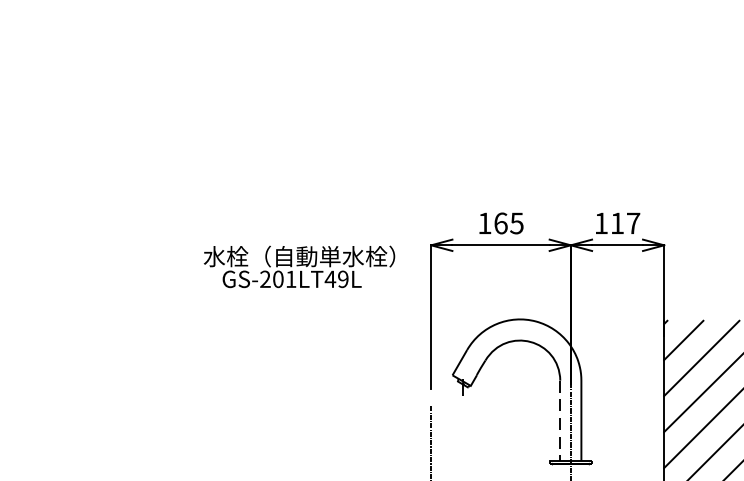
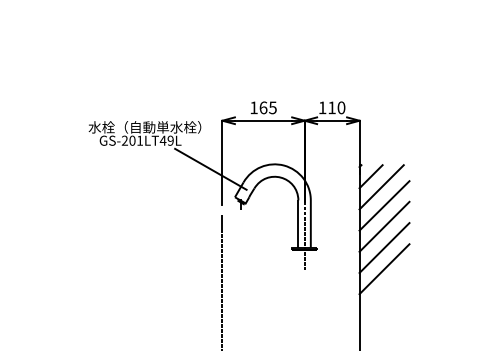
text: (633, 222) -> (341, 107), 117 -> 110
line: (410, 326) -> (210, 168), added
line: (560, 419) -> (298, 223), dashed -> solid

